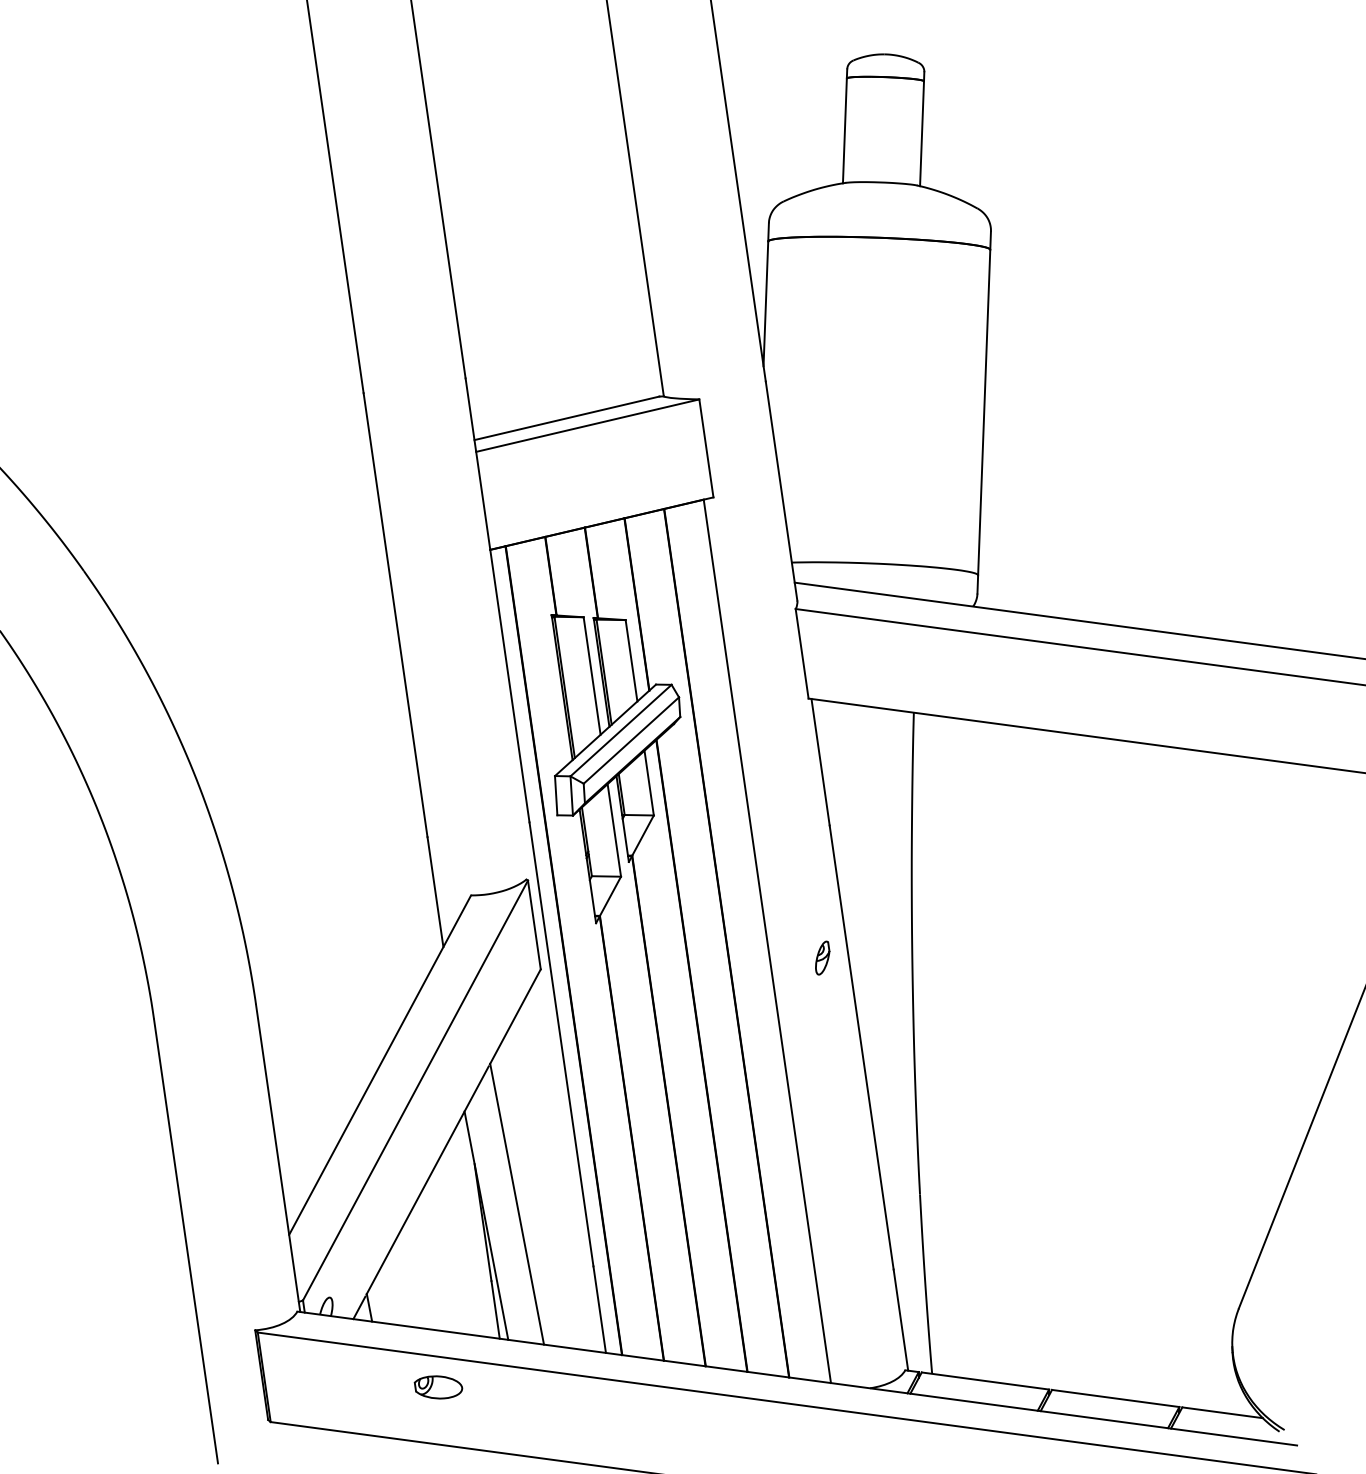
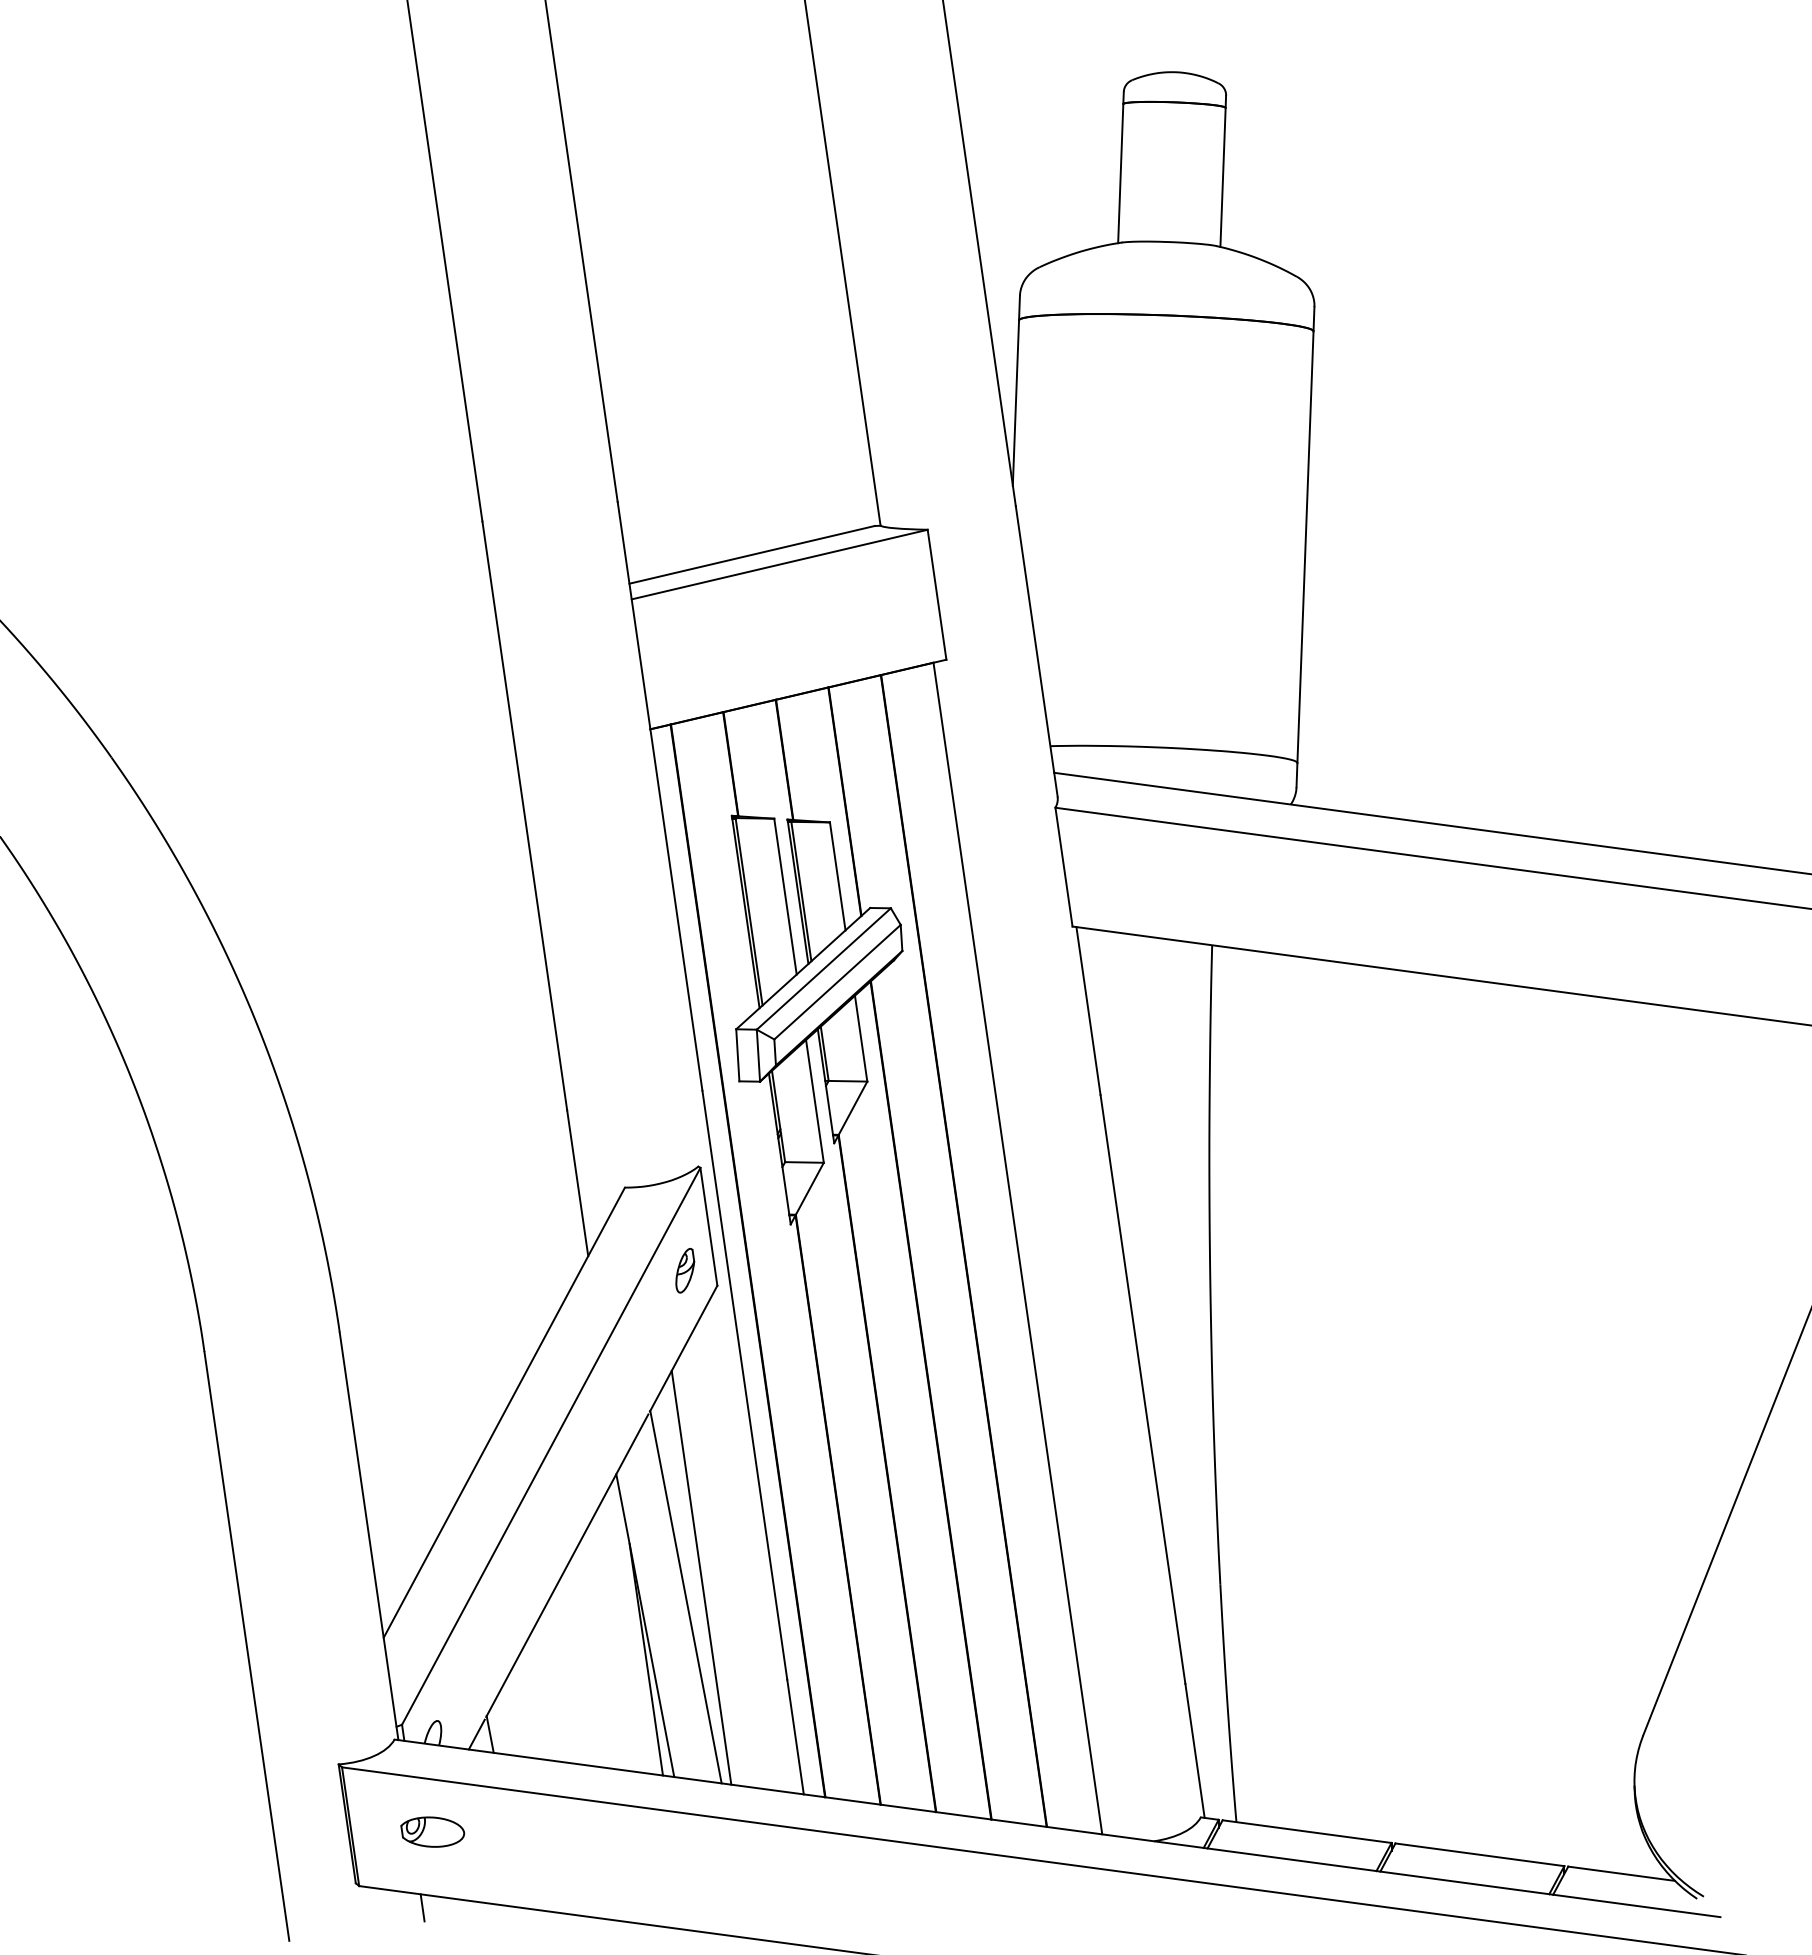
part: (822, 957) -> (685, 1270), moved
line: (528, 1189) -> (701, 1577), added
part: (438, 1386) -> (432, 1831), moved
line: (318, 1438) -> (422, 1907), added

